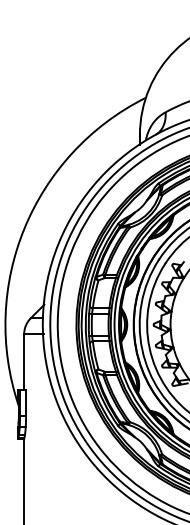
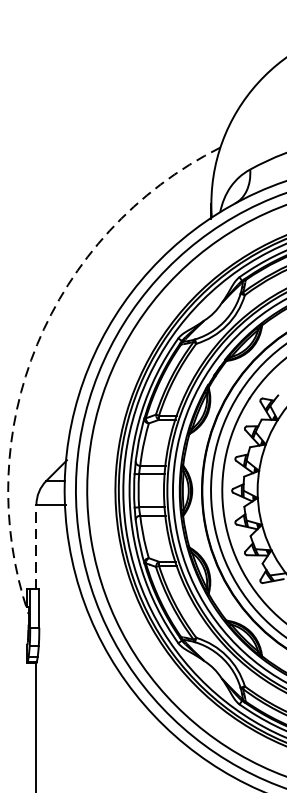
arc: (24, 228) -> (36, 345), solid -> dashed
line: (24, 362) -> (36, 547), solid -> dashed

